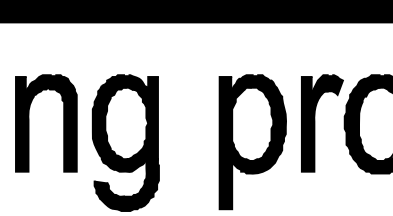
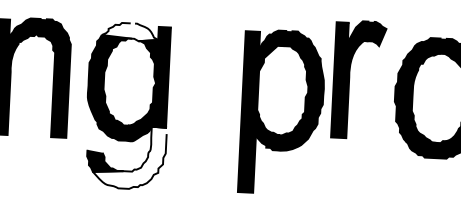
fill: (124, 82) -> (129, 32), removed
part: (315, 123) -> (350, 79), moved
fill: (128, 185) -> (128, 157), removed

